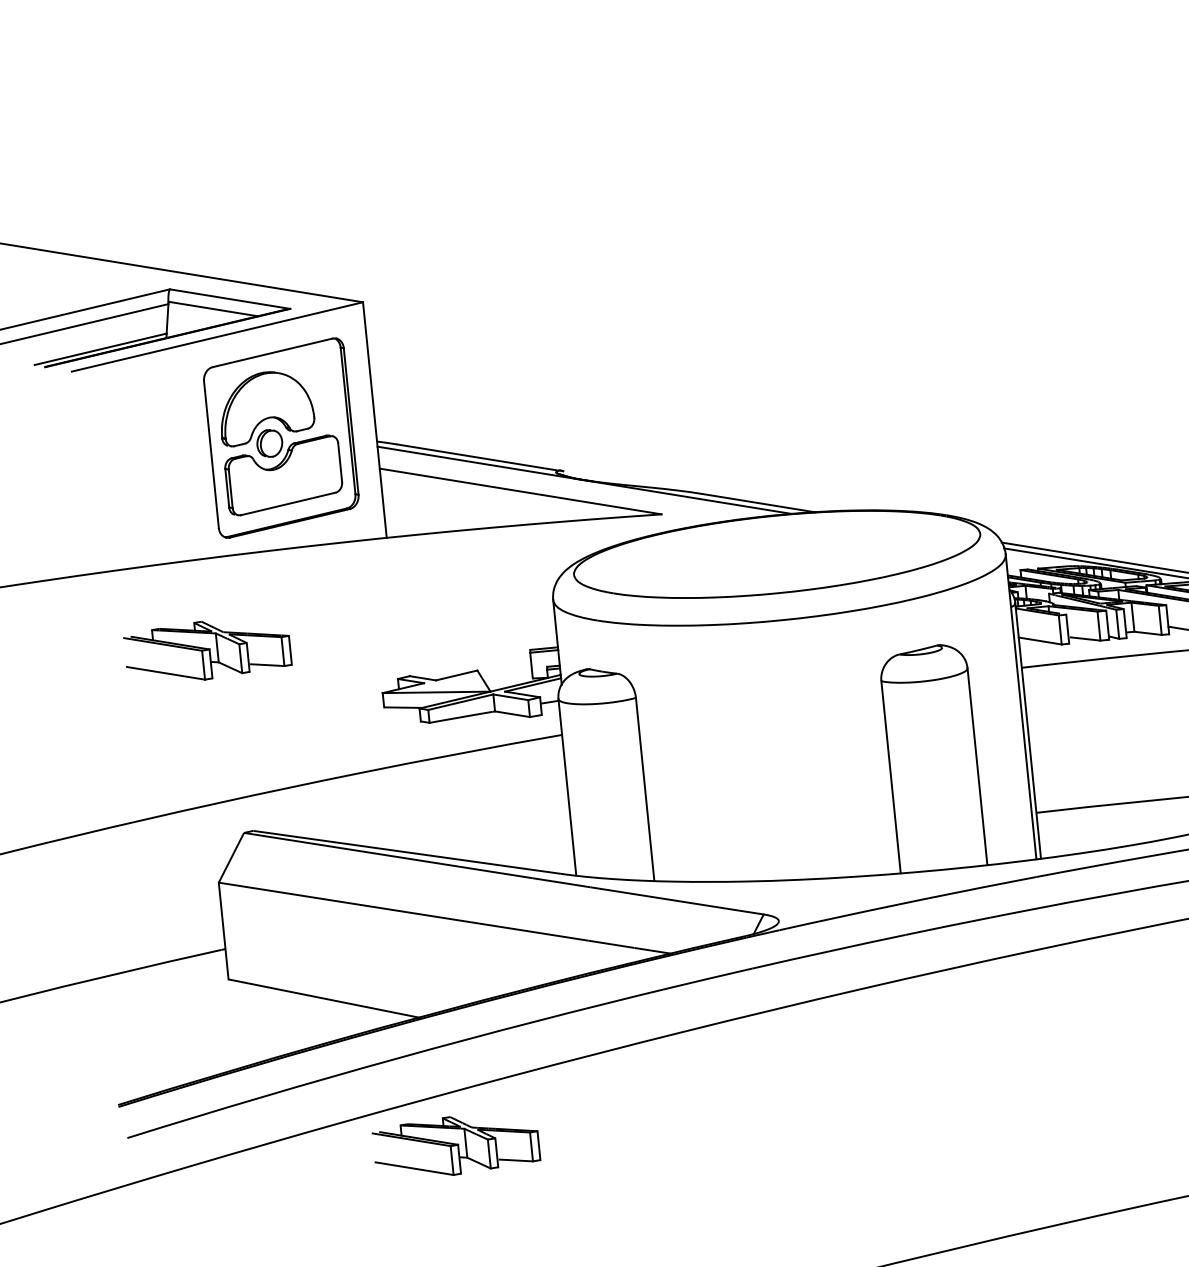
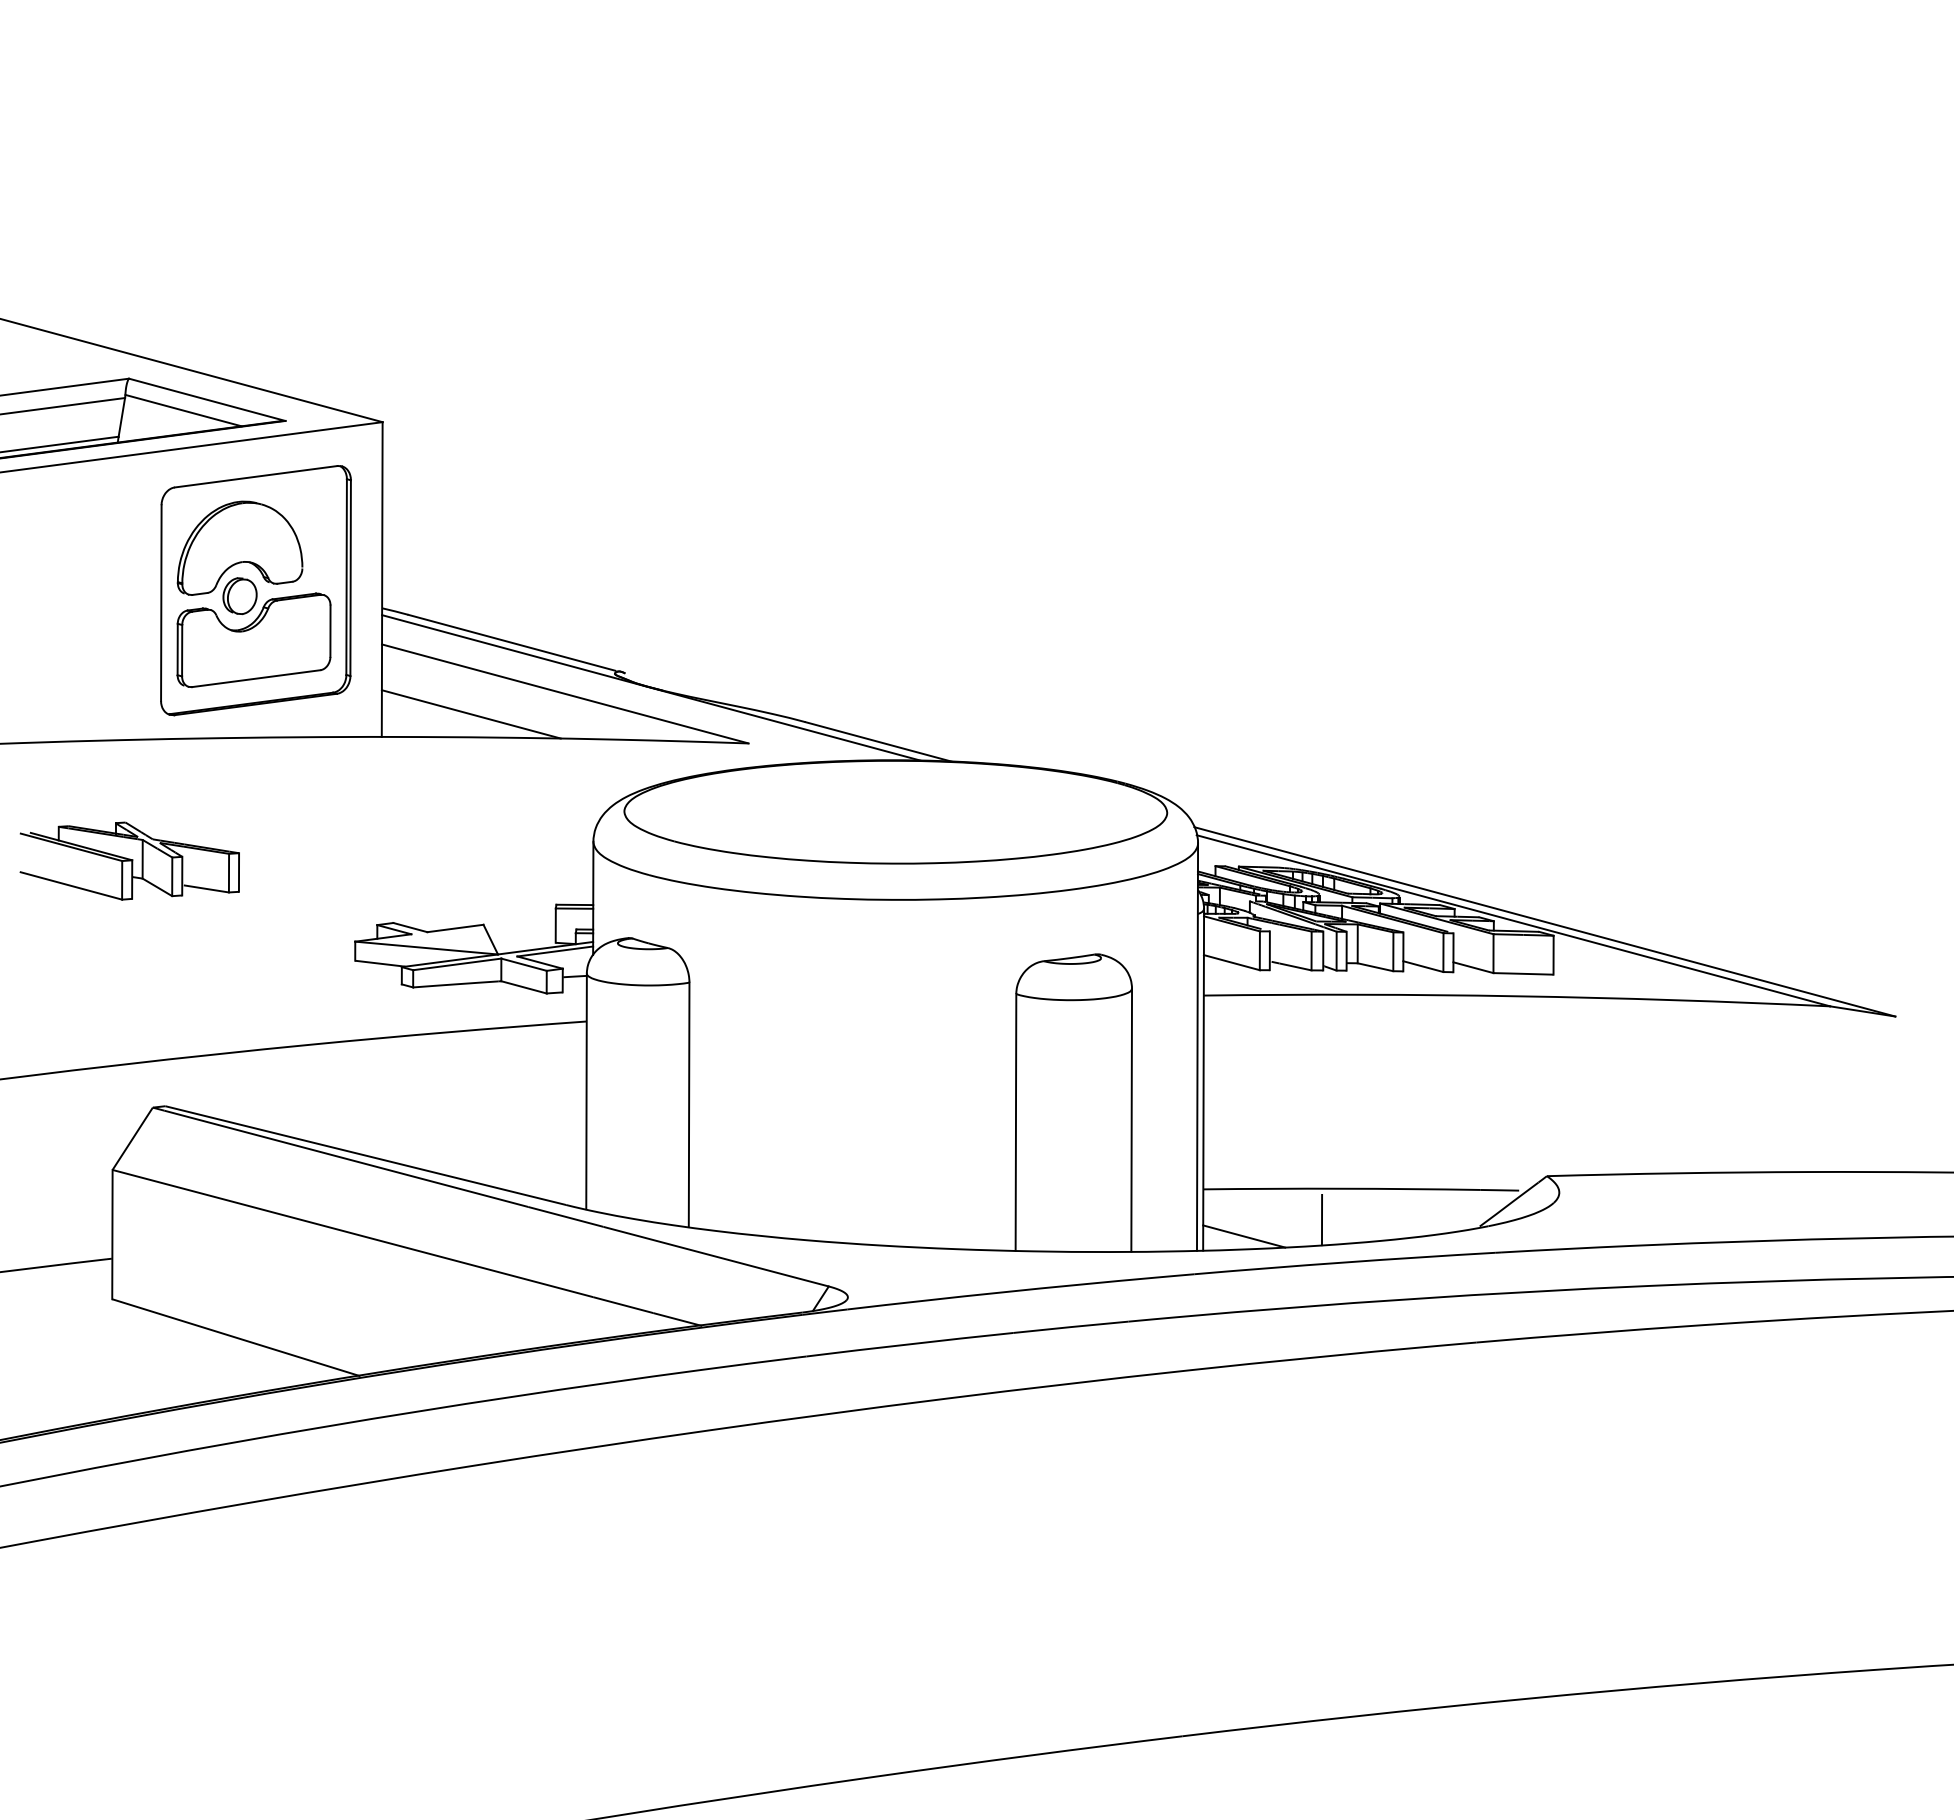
line: (451, 514) -> (470, 714), added
line: (1127, 826) -> (1321, 1219), added
line: (1070, 844) -> (1244, 1236), added
part: (456, 1145) -> (390, 1549), removed

